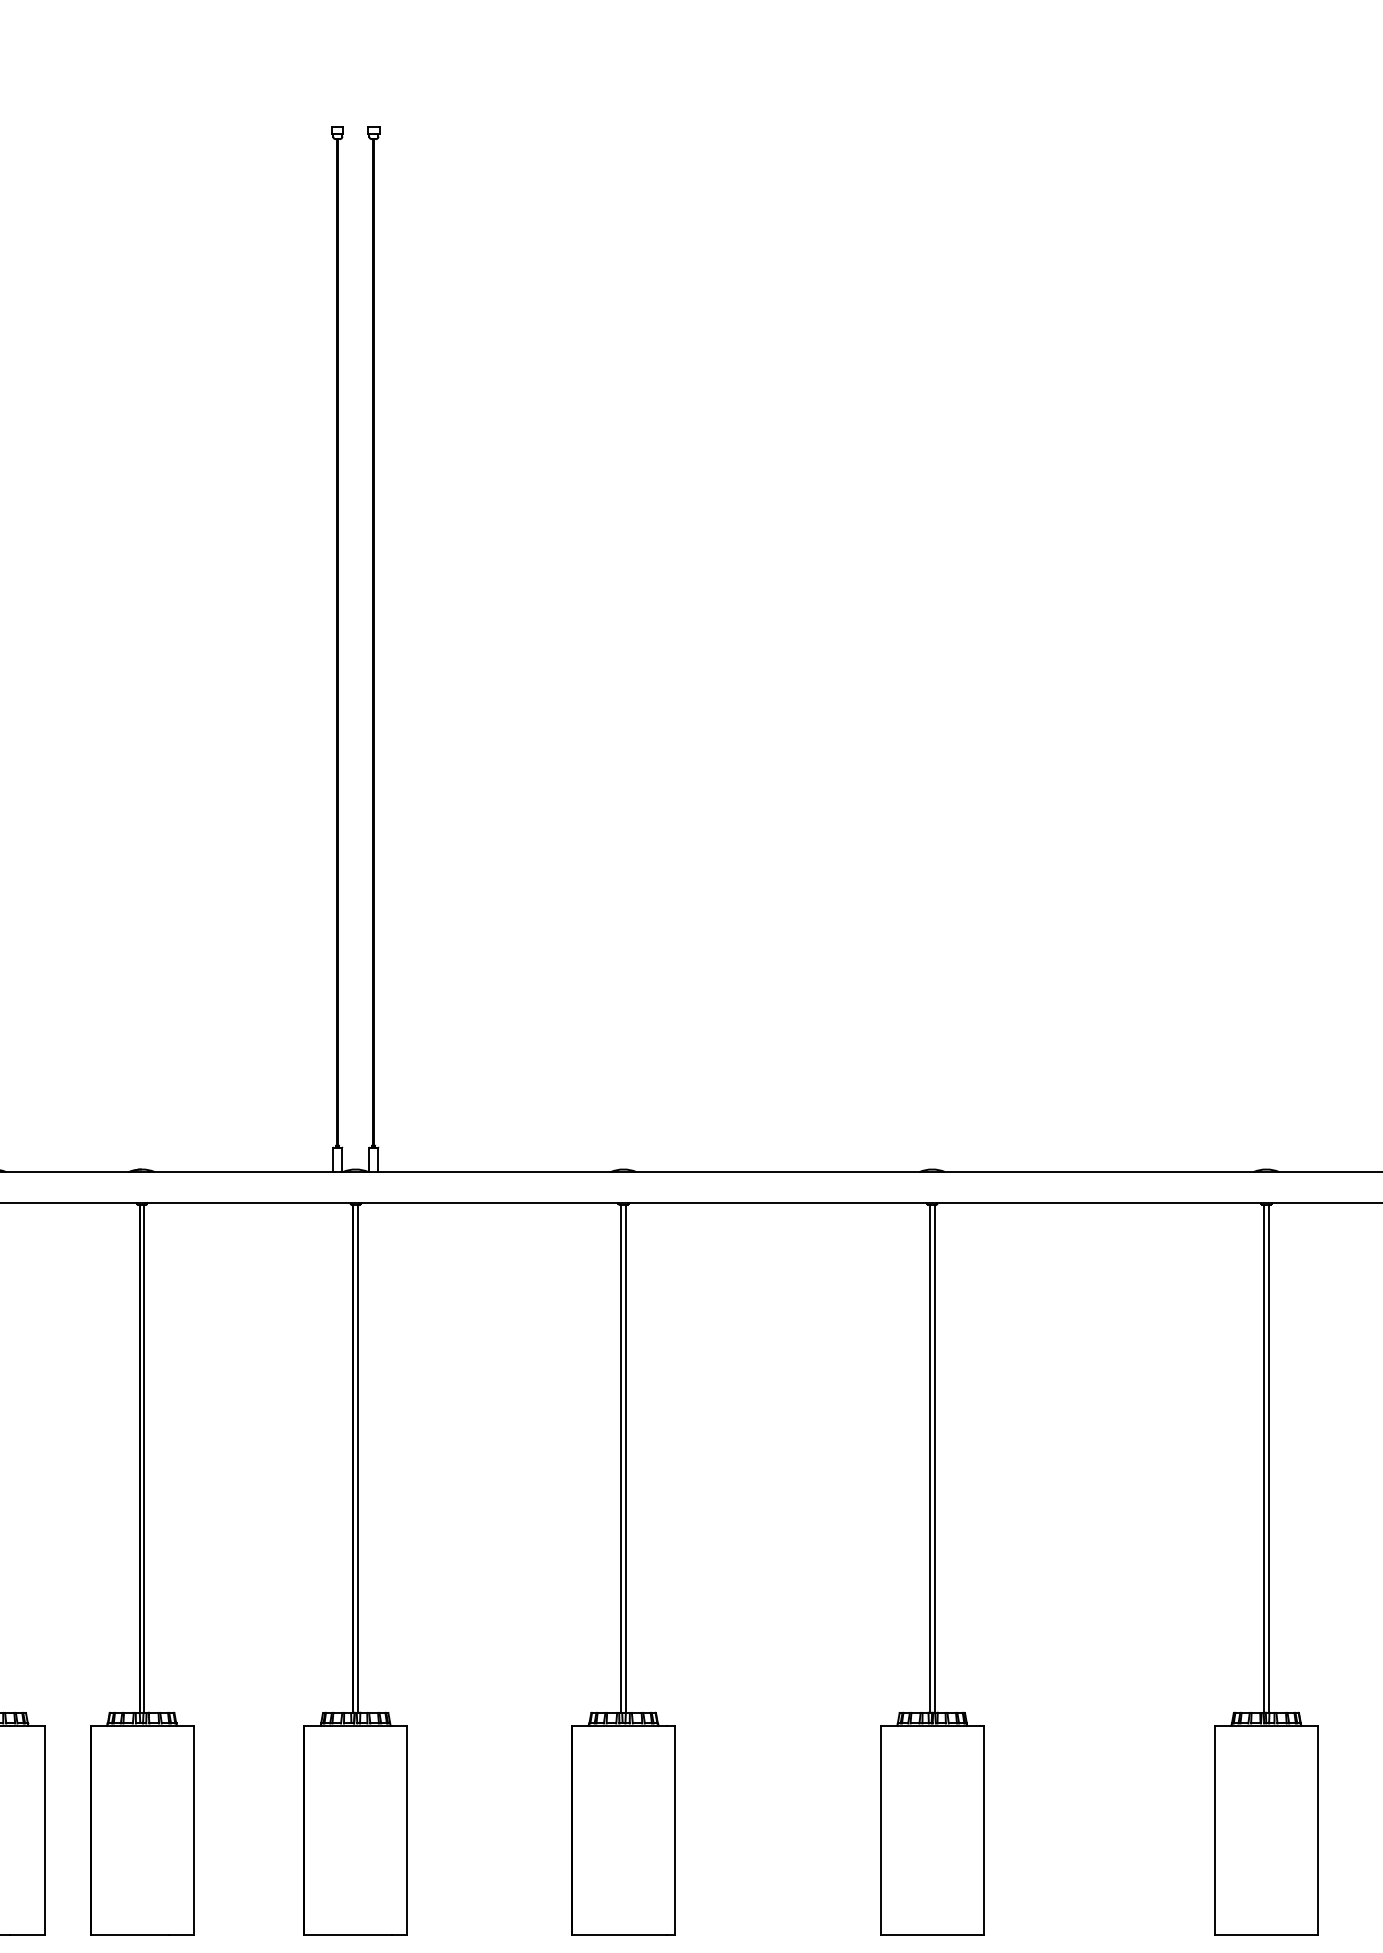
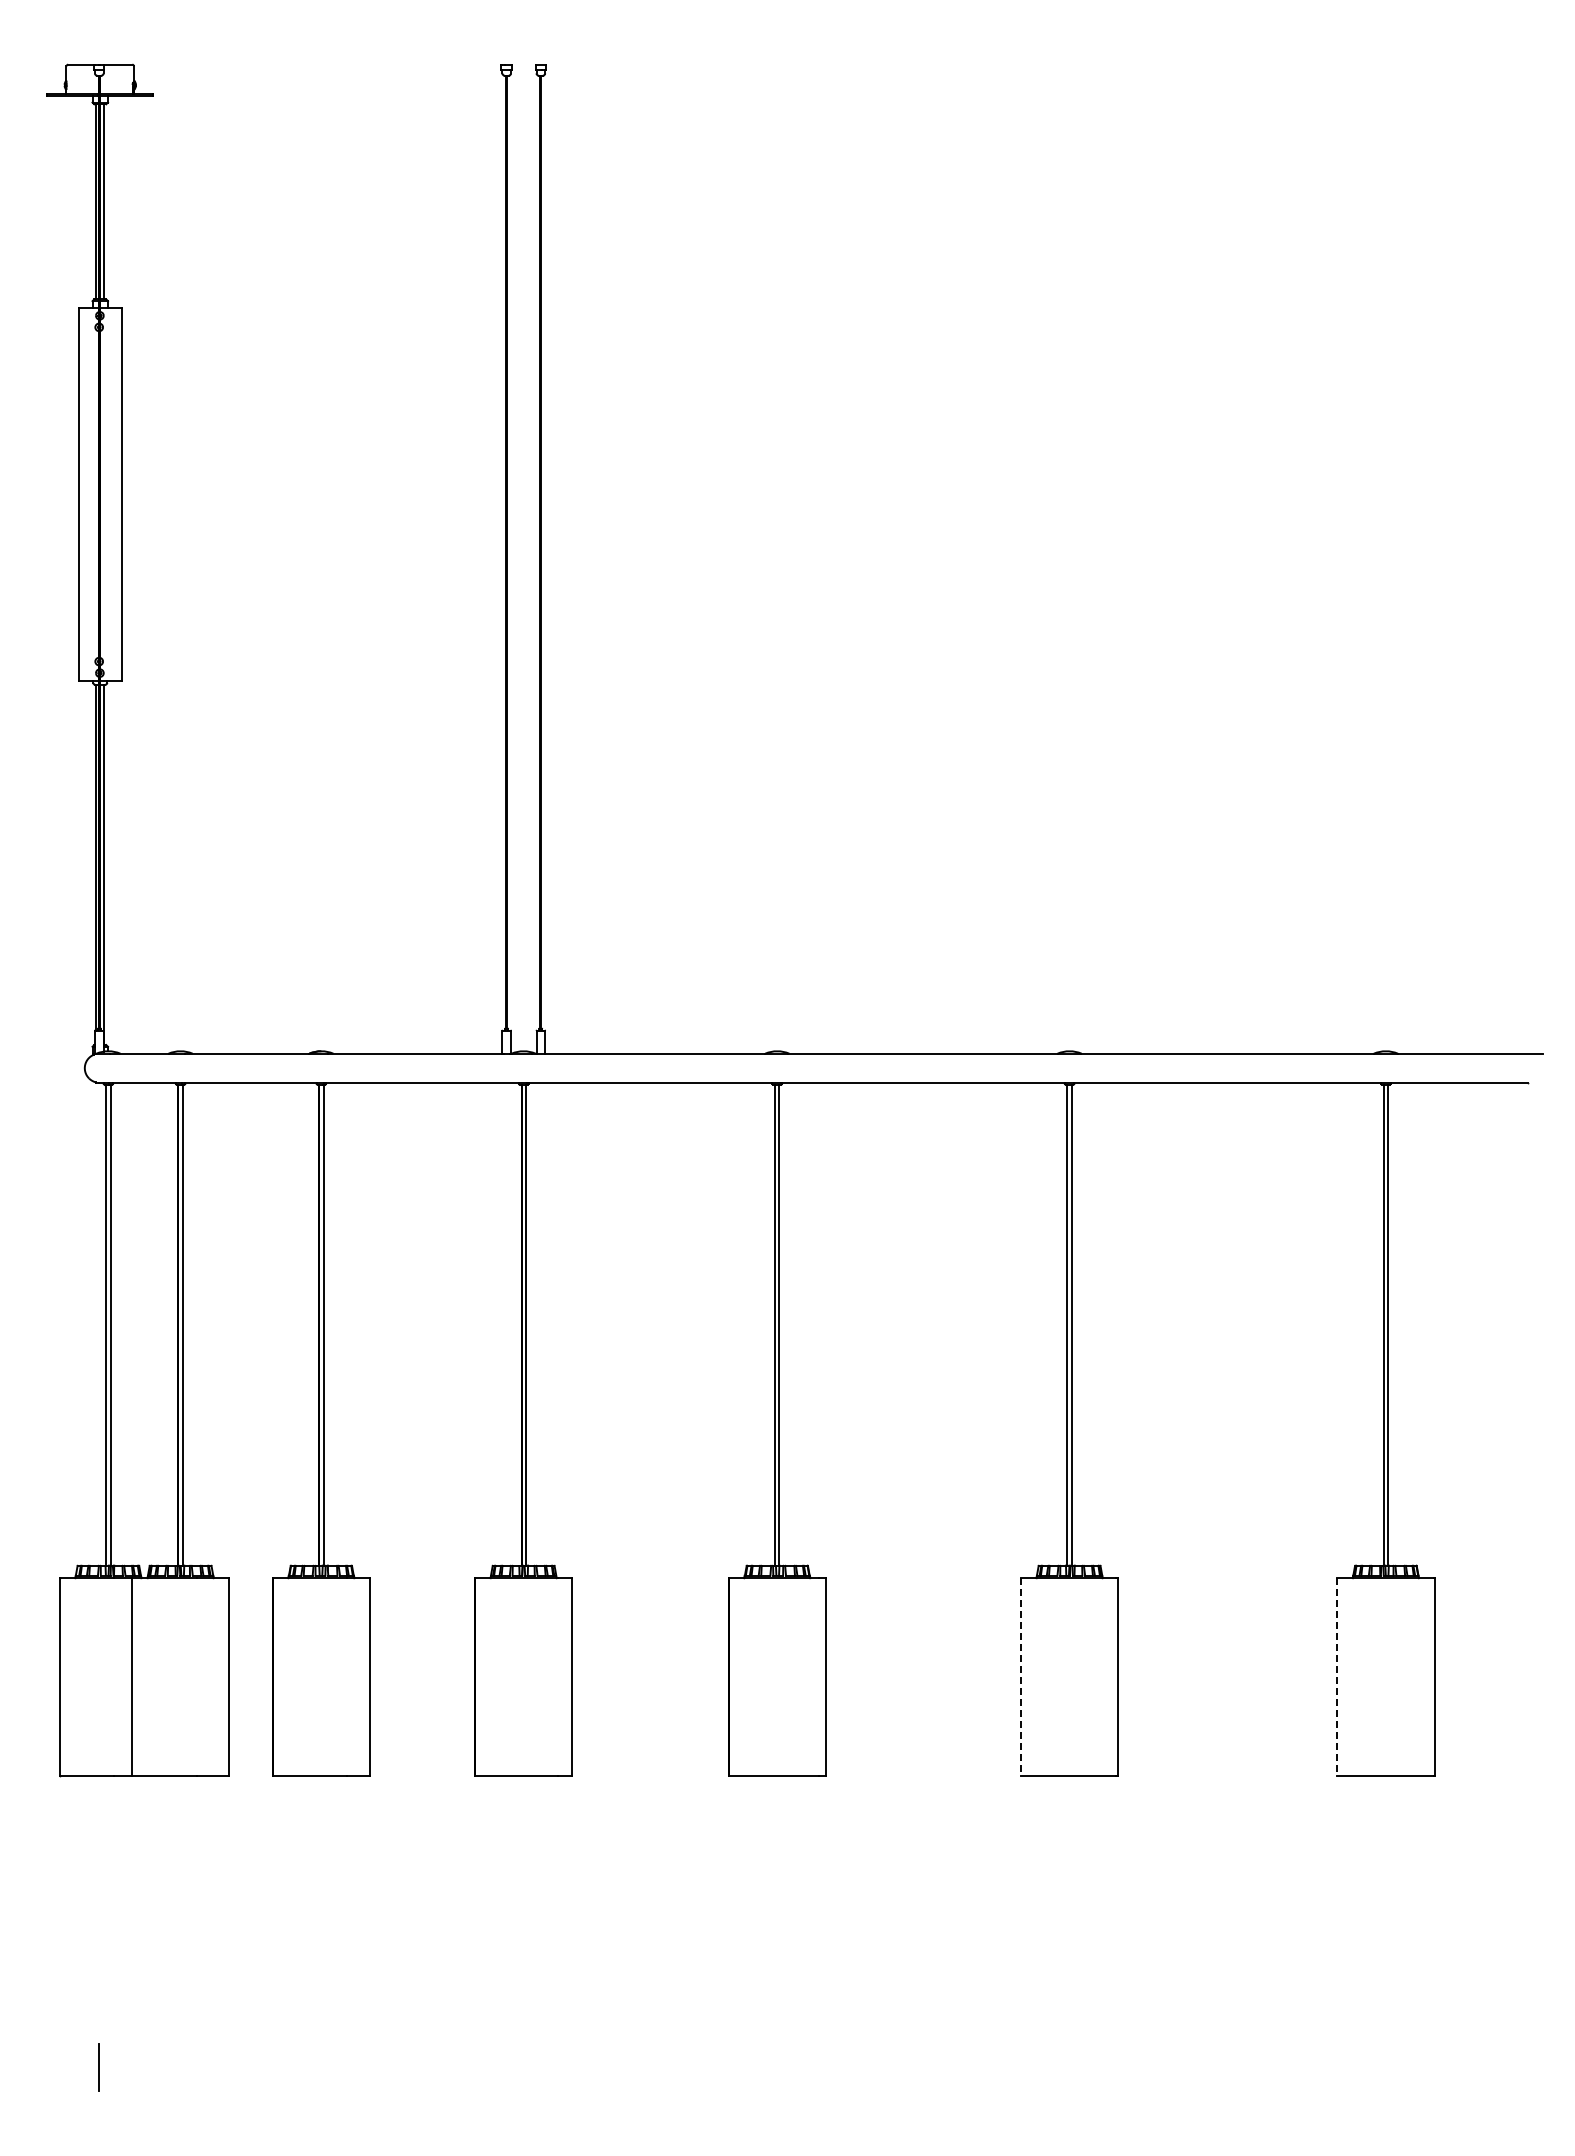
line: (880, 1830) -> (1020, 1677), solid -> dashed
line: (1215, 1830) -> (1337, 1677), solid -> dashed

